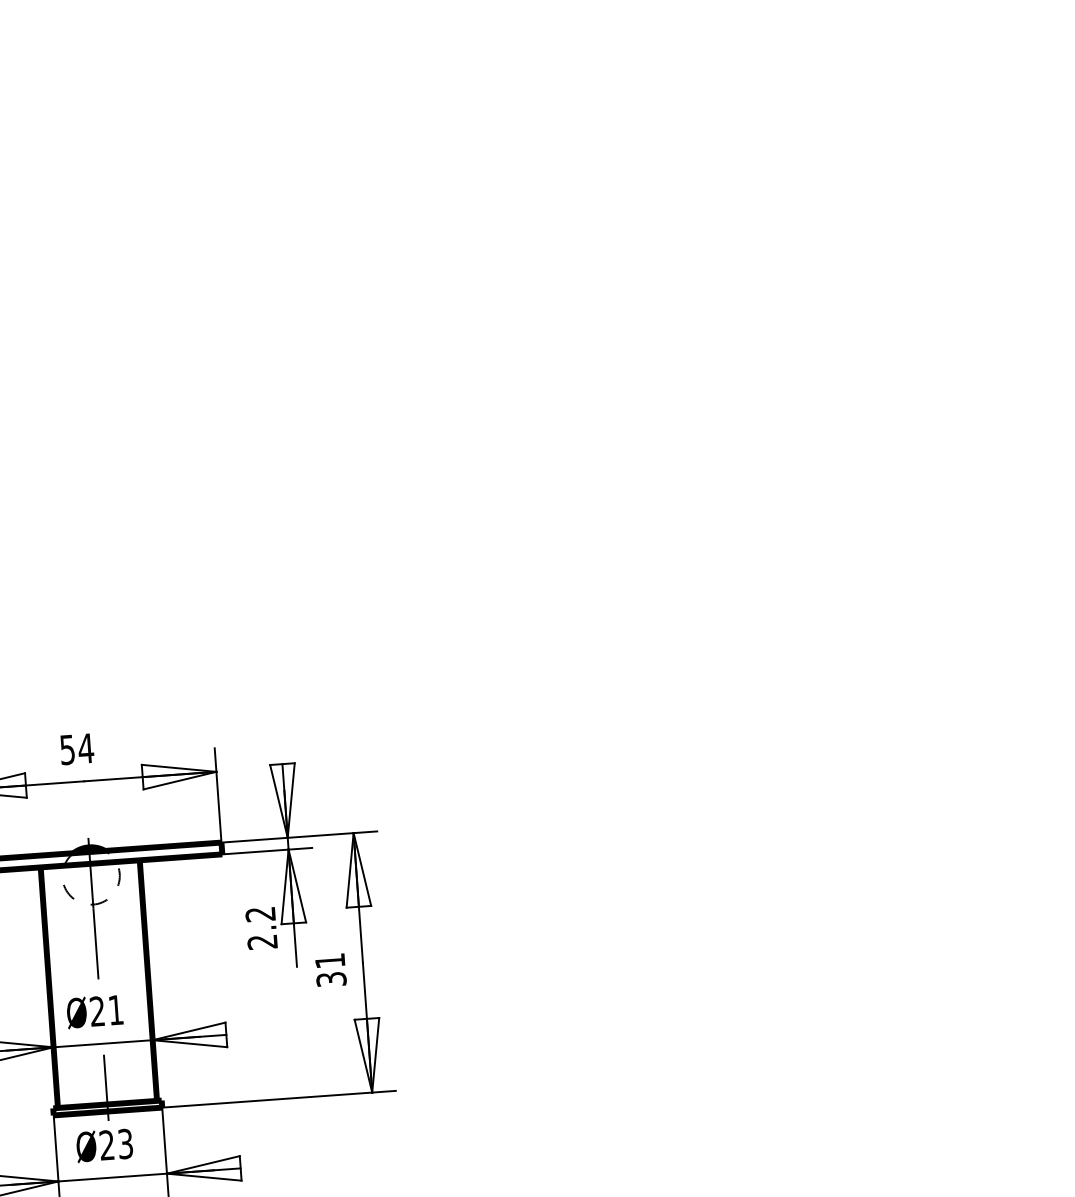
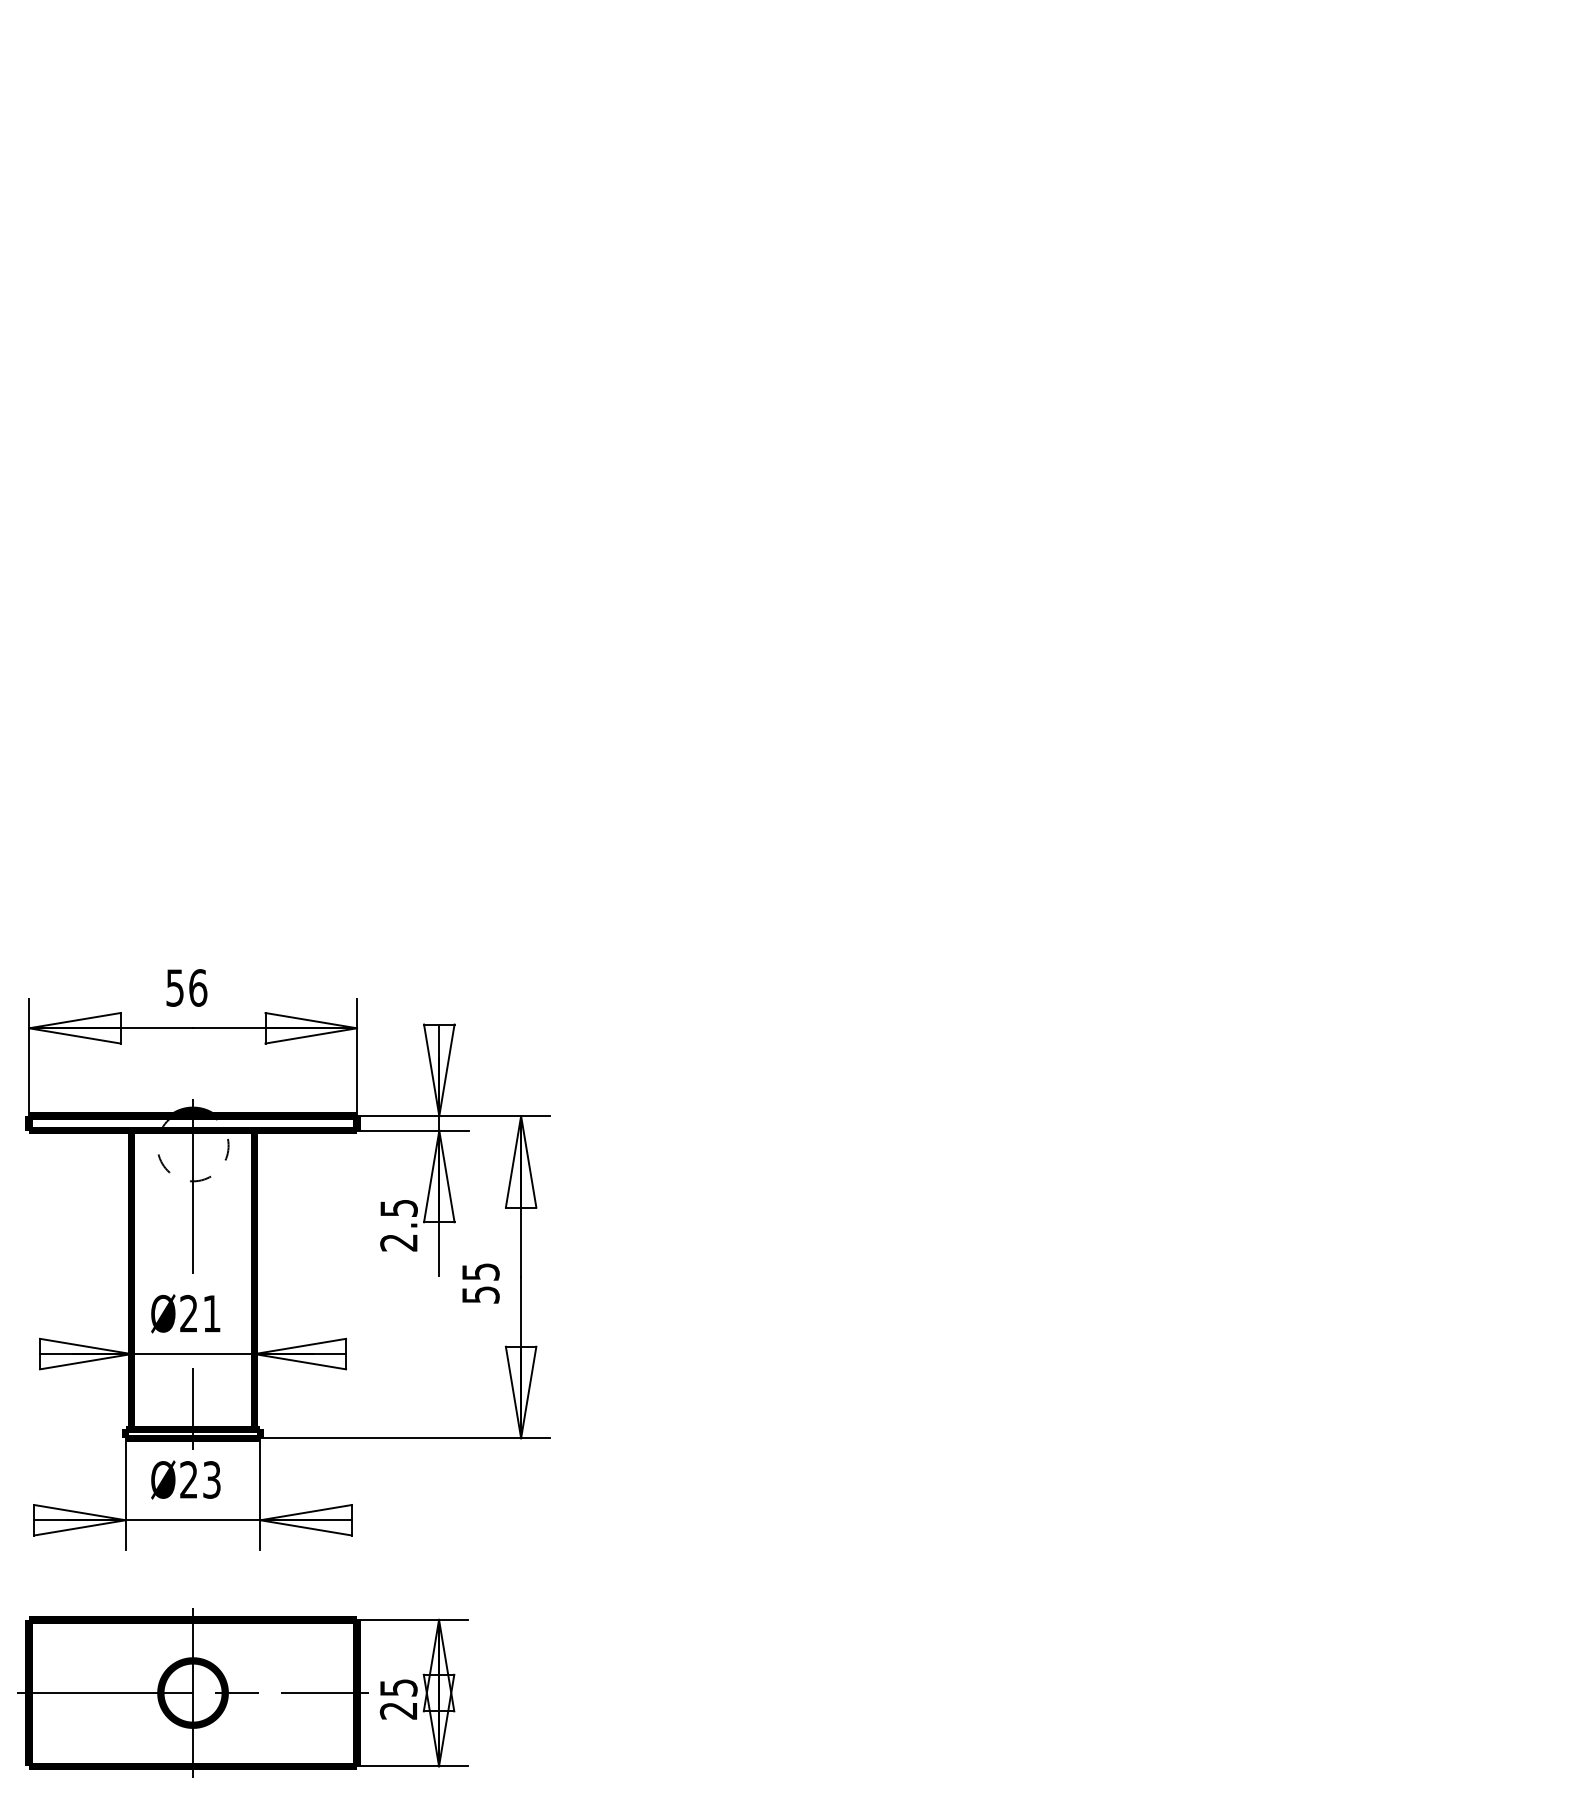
text: (85, 748) -> (197, 987), 54 -> 56
text: (260, 914) -> (398, 1208), 2.2 -> 2.5
text: (330, 970) -> (480, 1283), 31 -> 55

